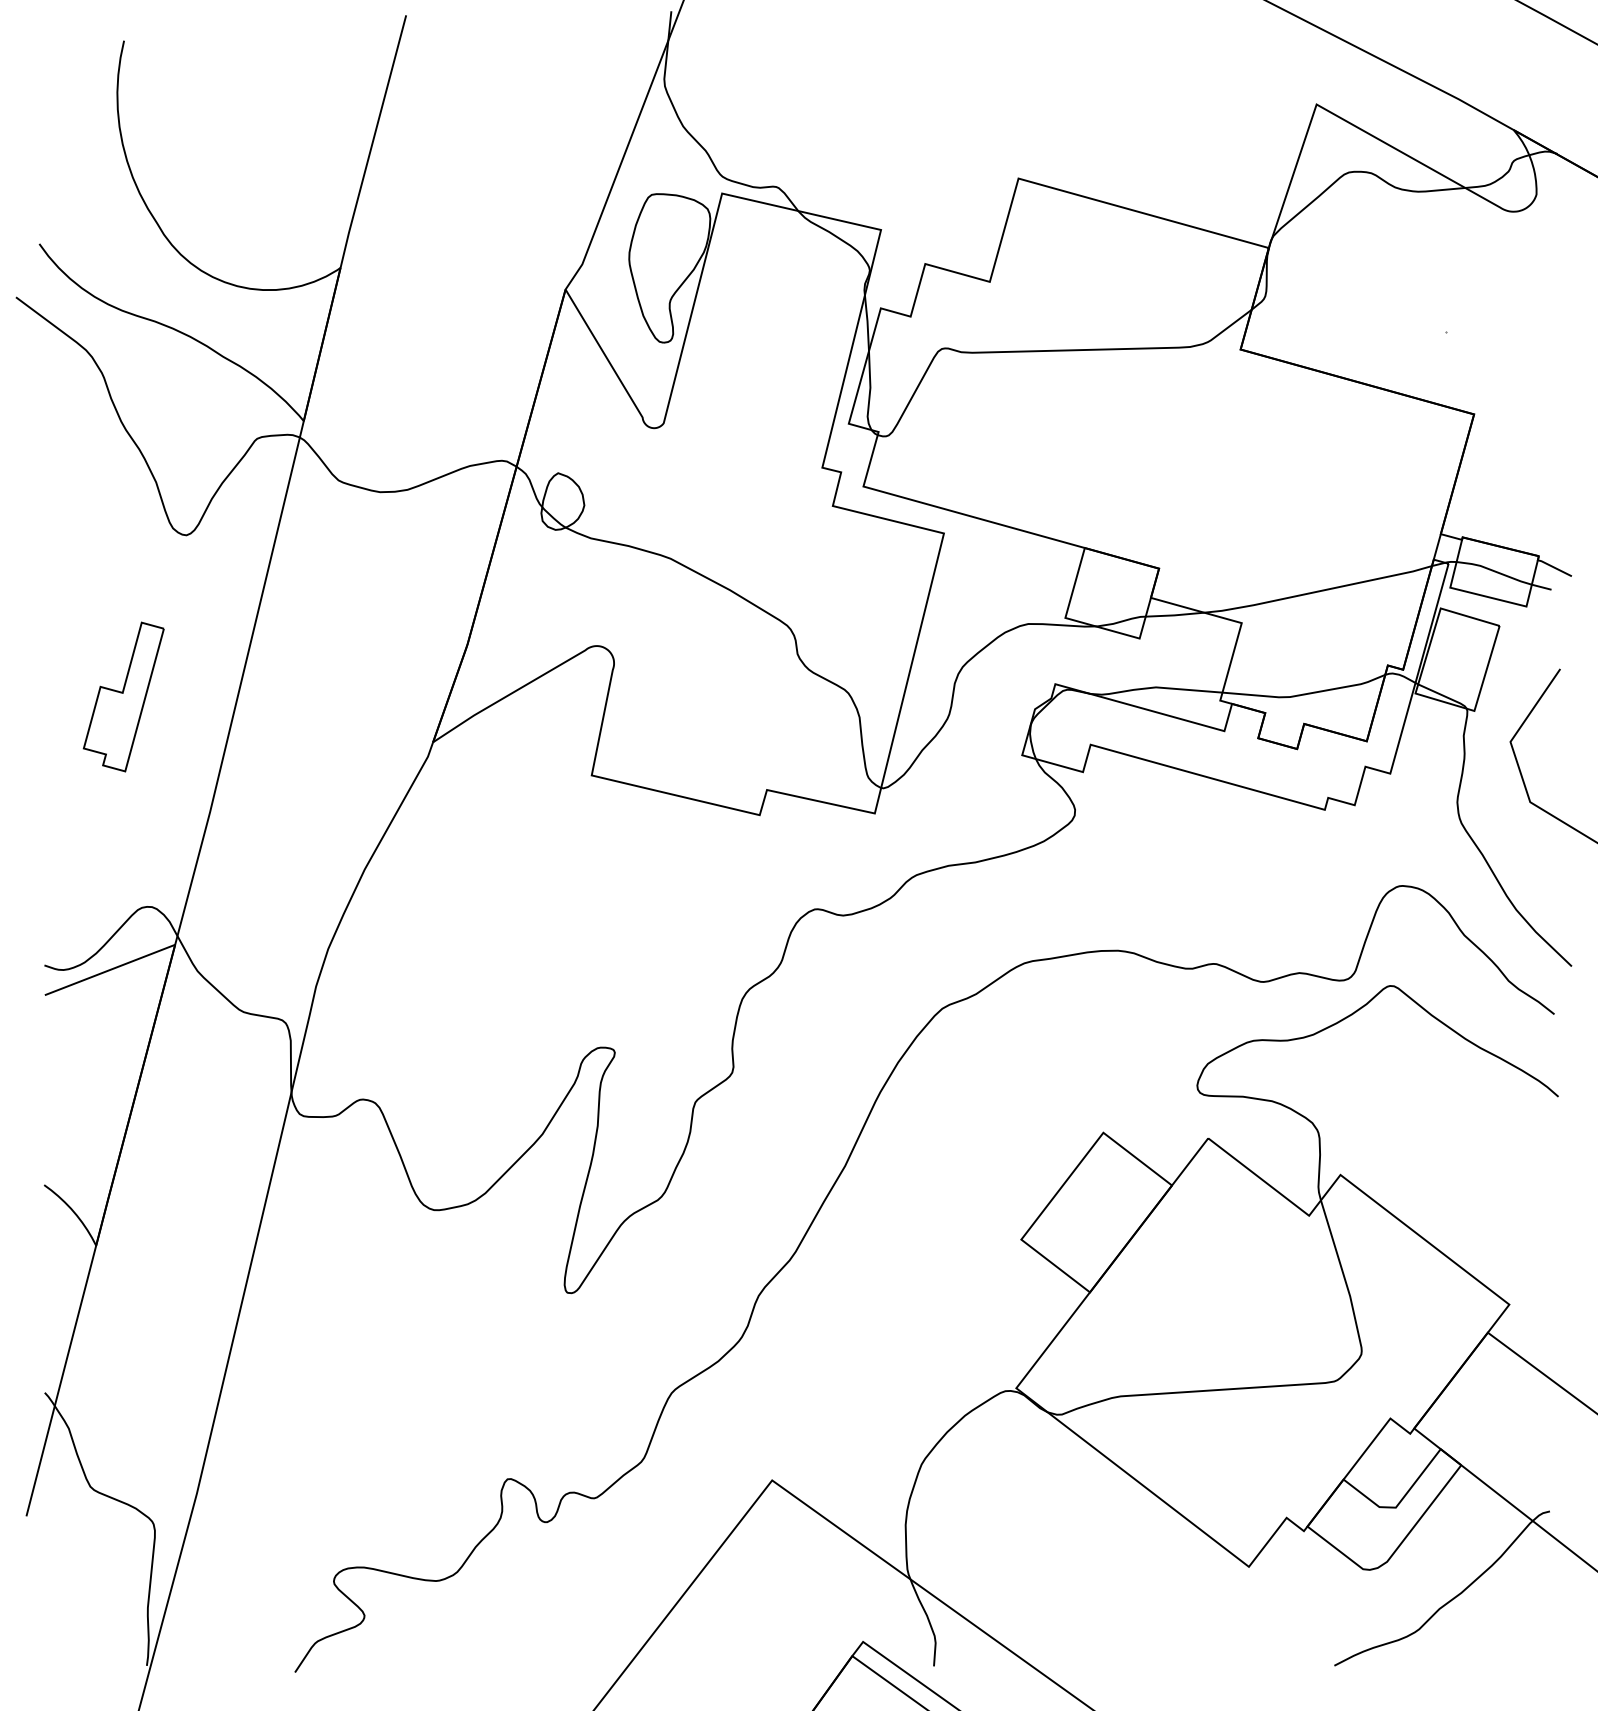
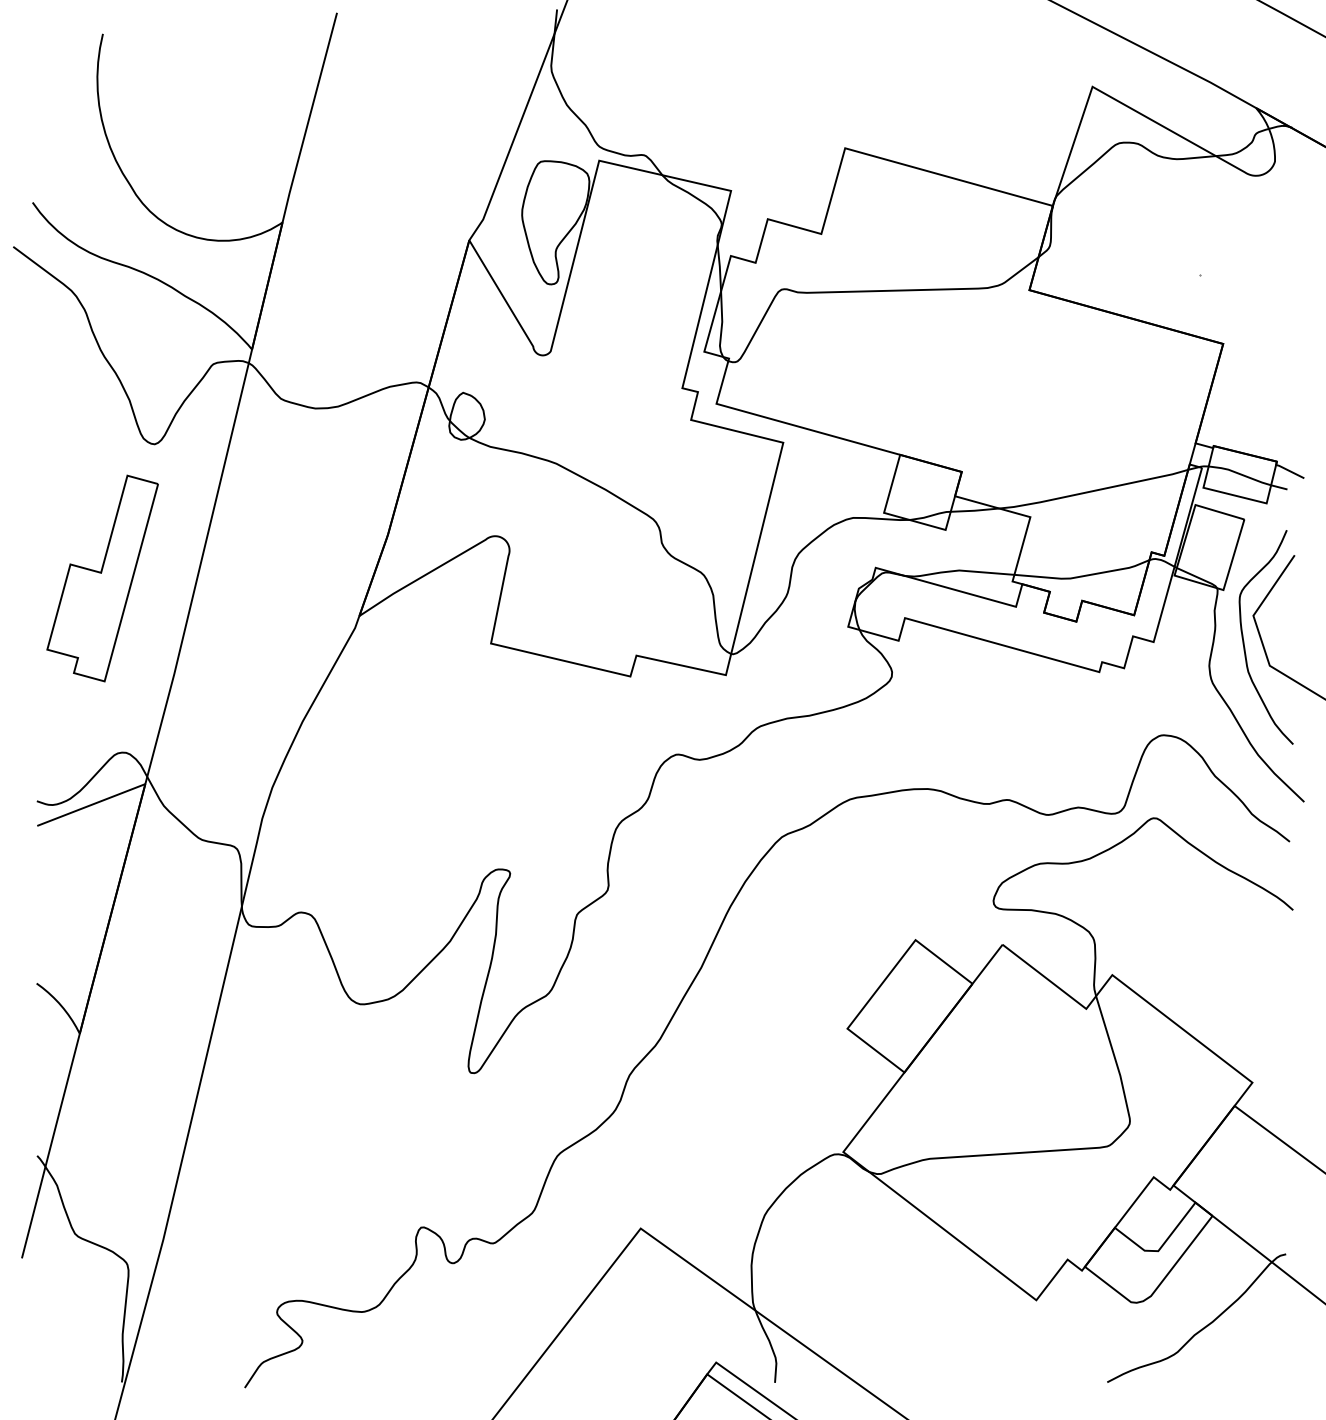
part: (123, 696) -> (102, 578), size x1.67
curve: (1499, 772) -> (1244, 641), added

